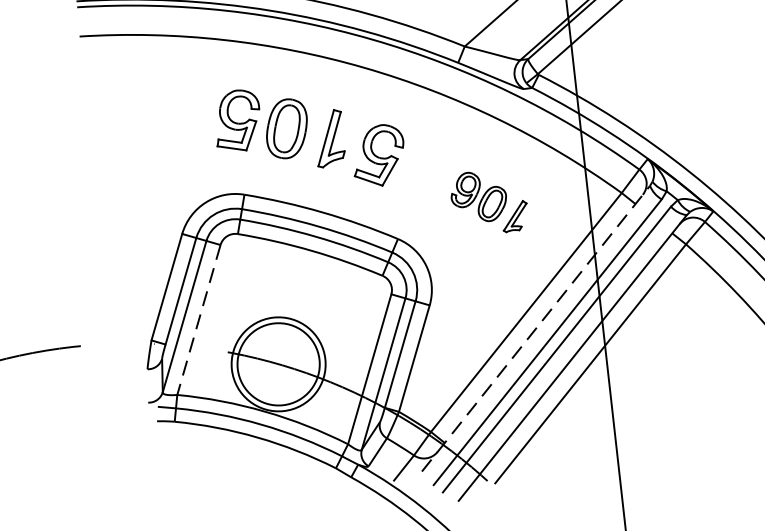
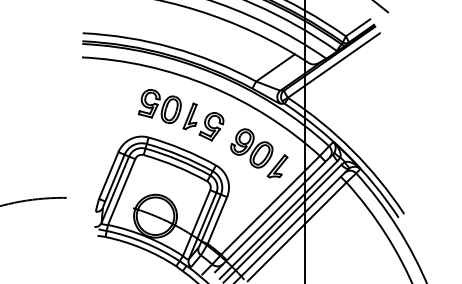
part: (489, 202) -> (259, 153), size x1.67
line: (198, 321) -> (121, 192), dashed -> solid
line: (536, 327) -> (274, 212), dashed -> solid

